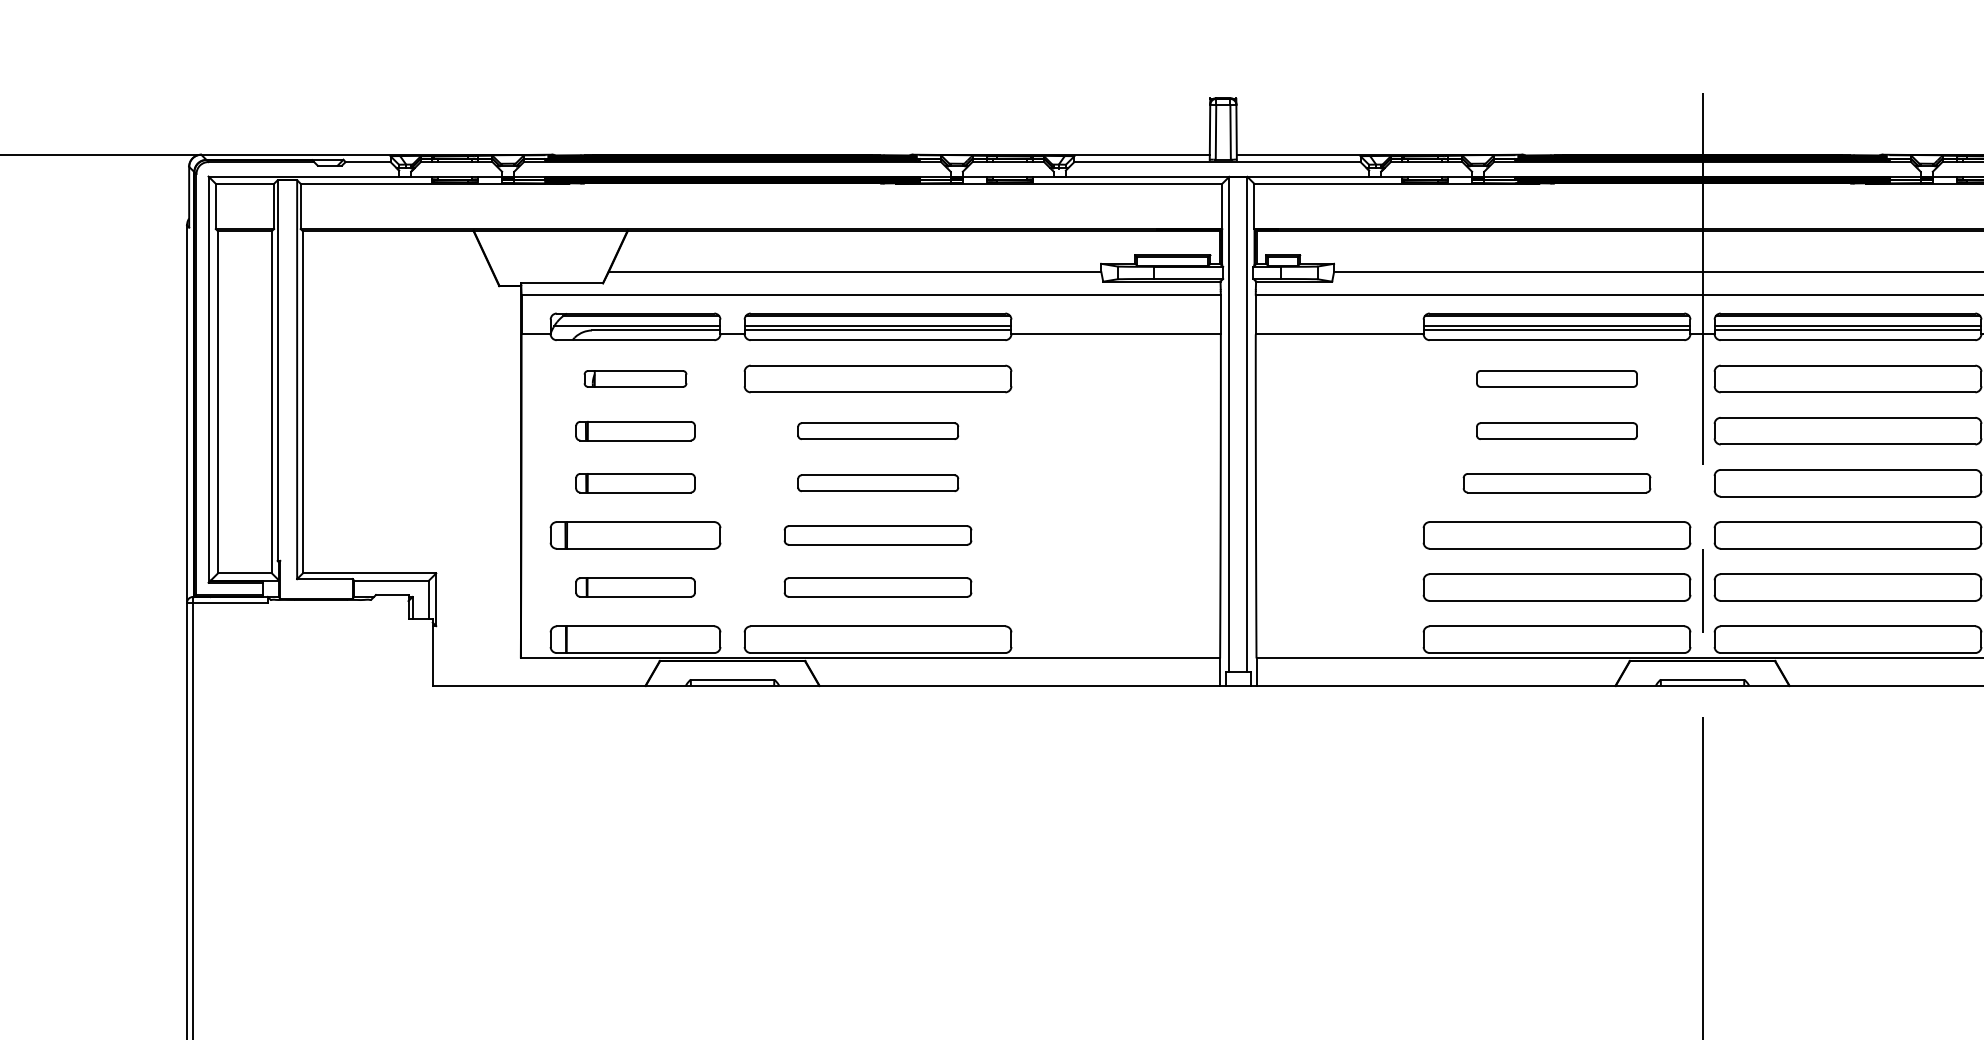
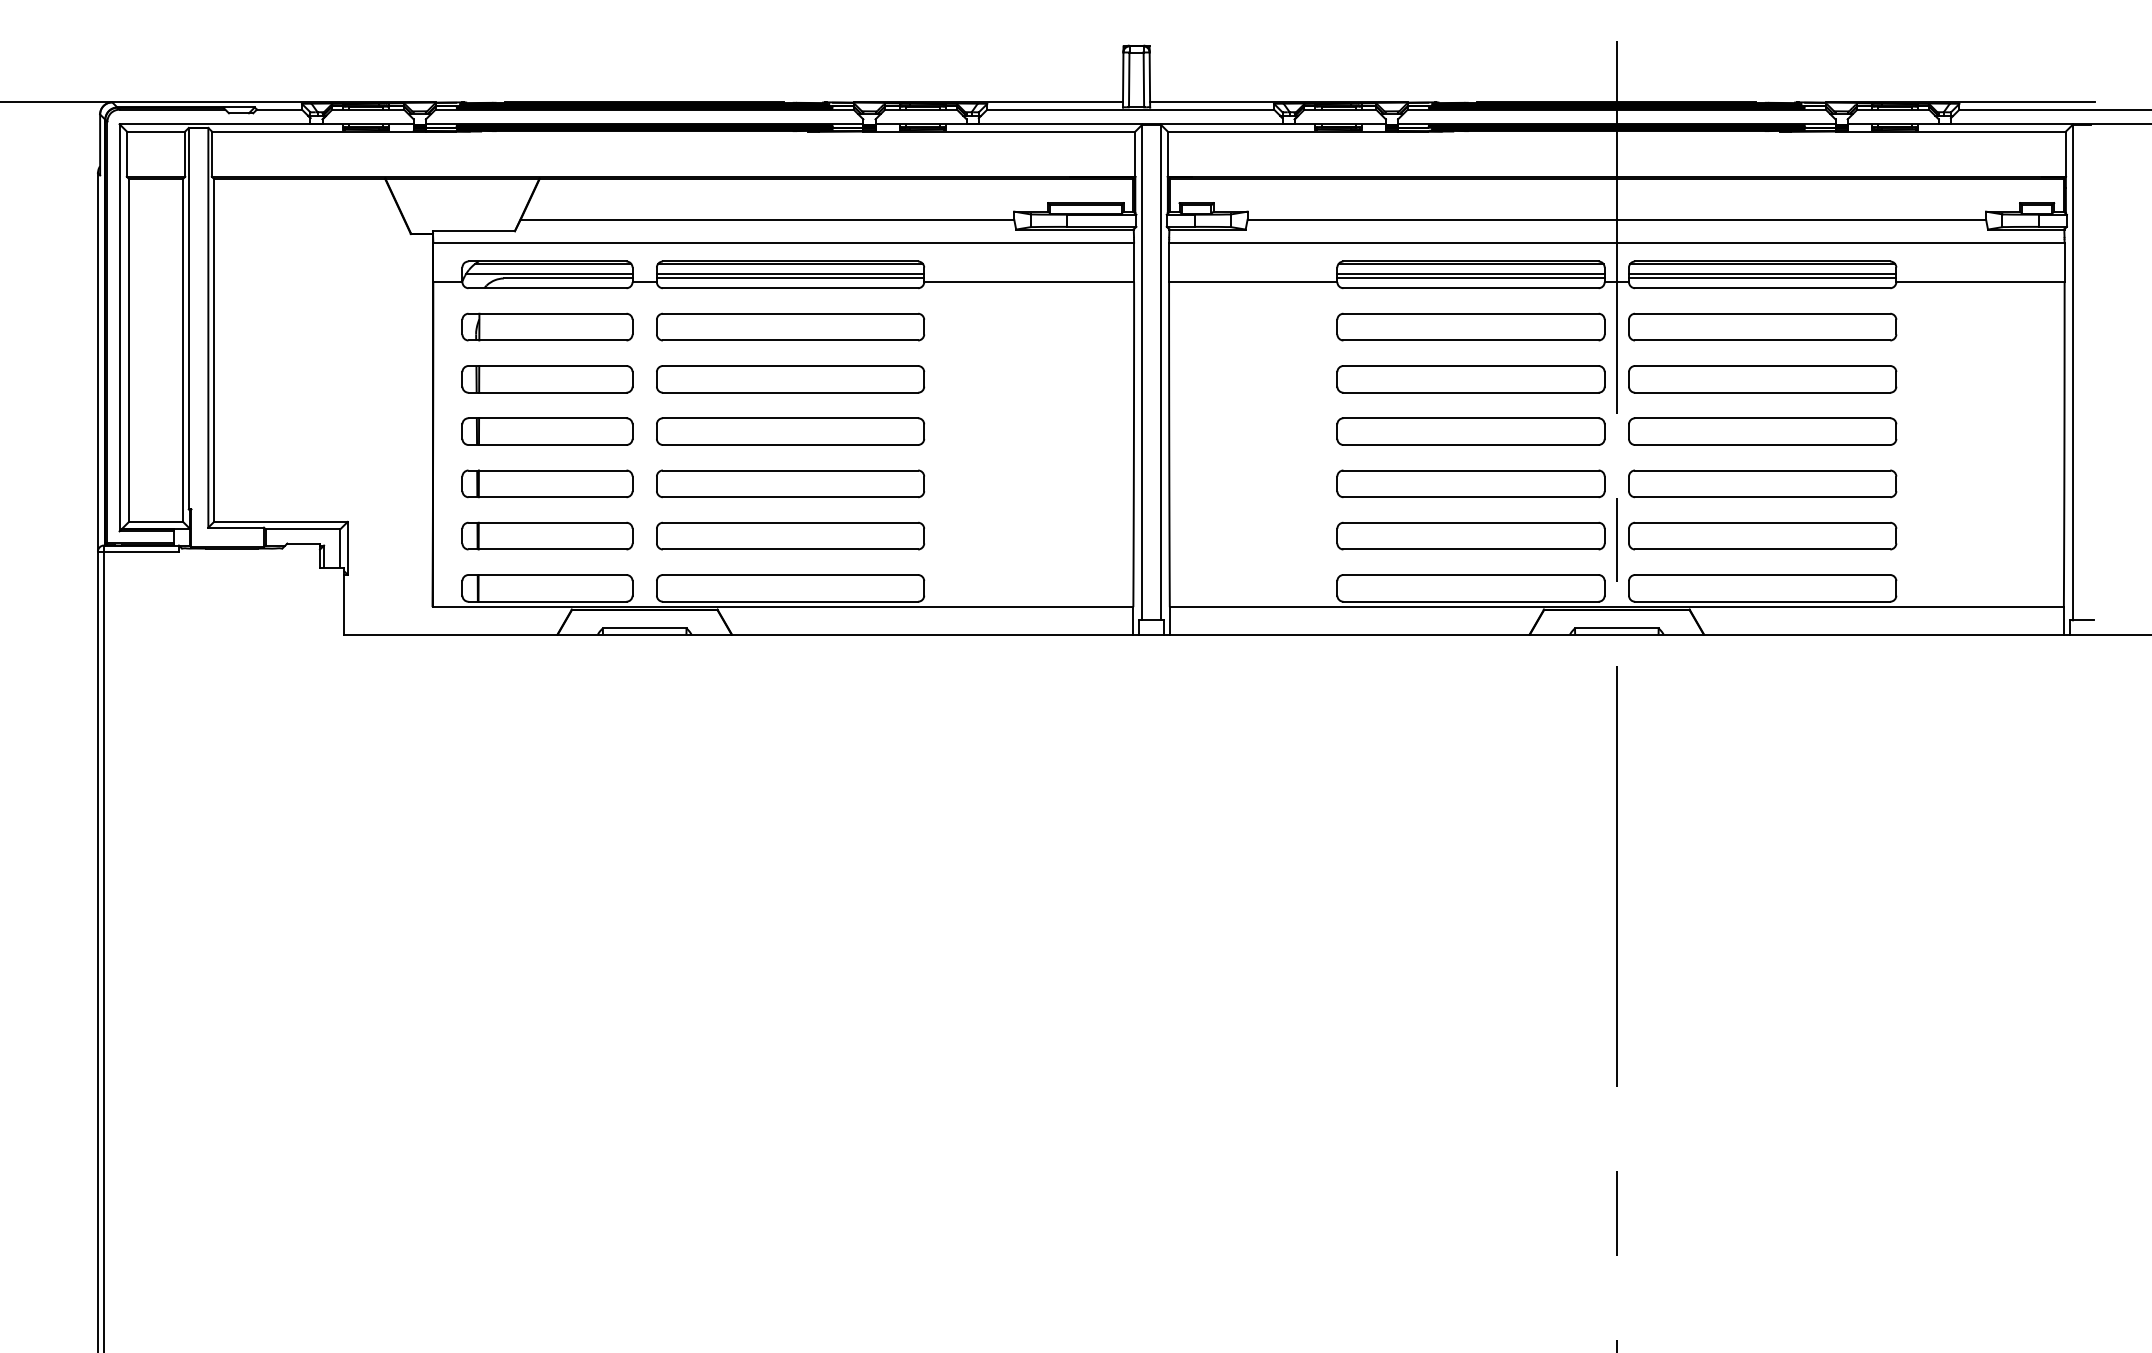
part: (635, 378) -> (547, 326), size x1.67
part: (1556, 378) -> (1470, 326), size x1.67
part: (635, 431) -> (547, 379), size x1.43
part: (878, 431) -> (790, 379), size x1.67
part: (1556, 431) -> (1470, 379), size x1.67
part: (635, 483) -> (547, 431), size x1.43
part: (878, 483) -> (790, 431), size x1.67
part: (1556, 483) -> (1470, 431), size x1.43
part: (878, 535) -> (790, 483), size x1.43
part: (635, 586) -> (547, 535), size x1.43
part: (878, 586) -> (790, 535), size x1.43

